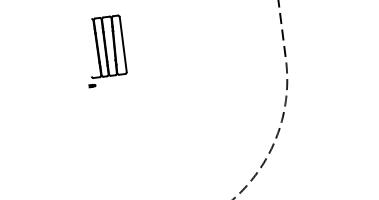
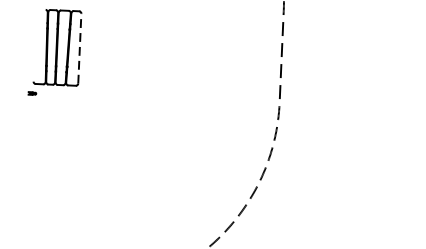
line: (123, 44) -> (80, 48), solid -> dashed

